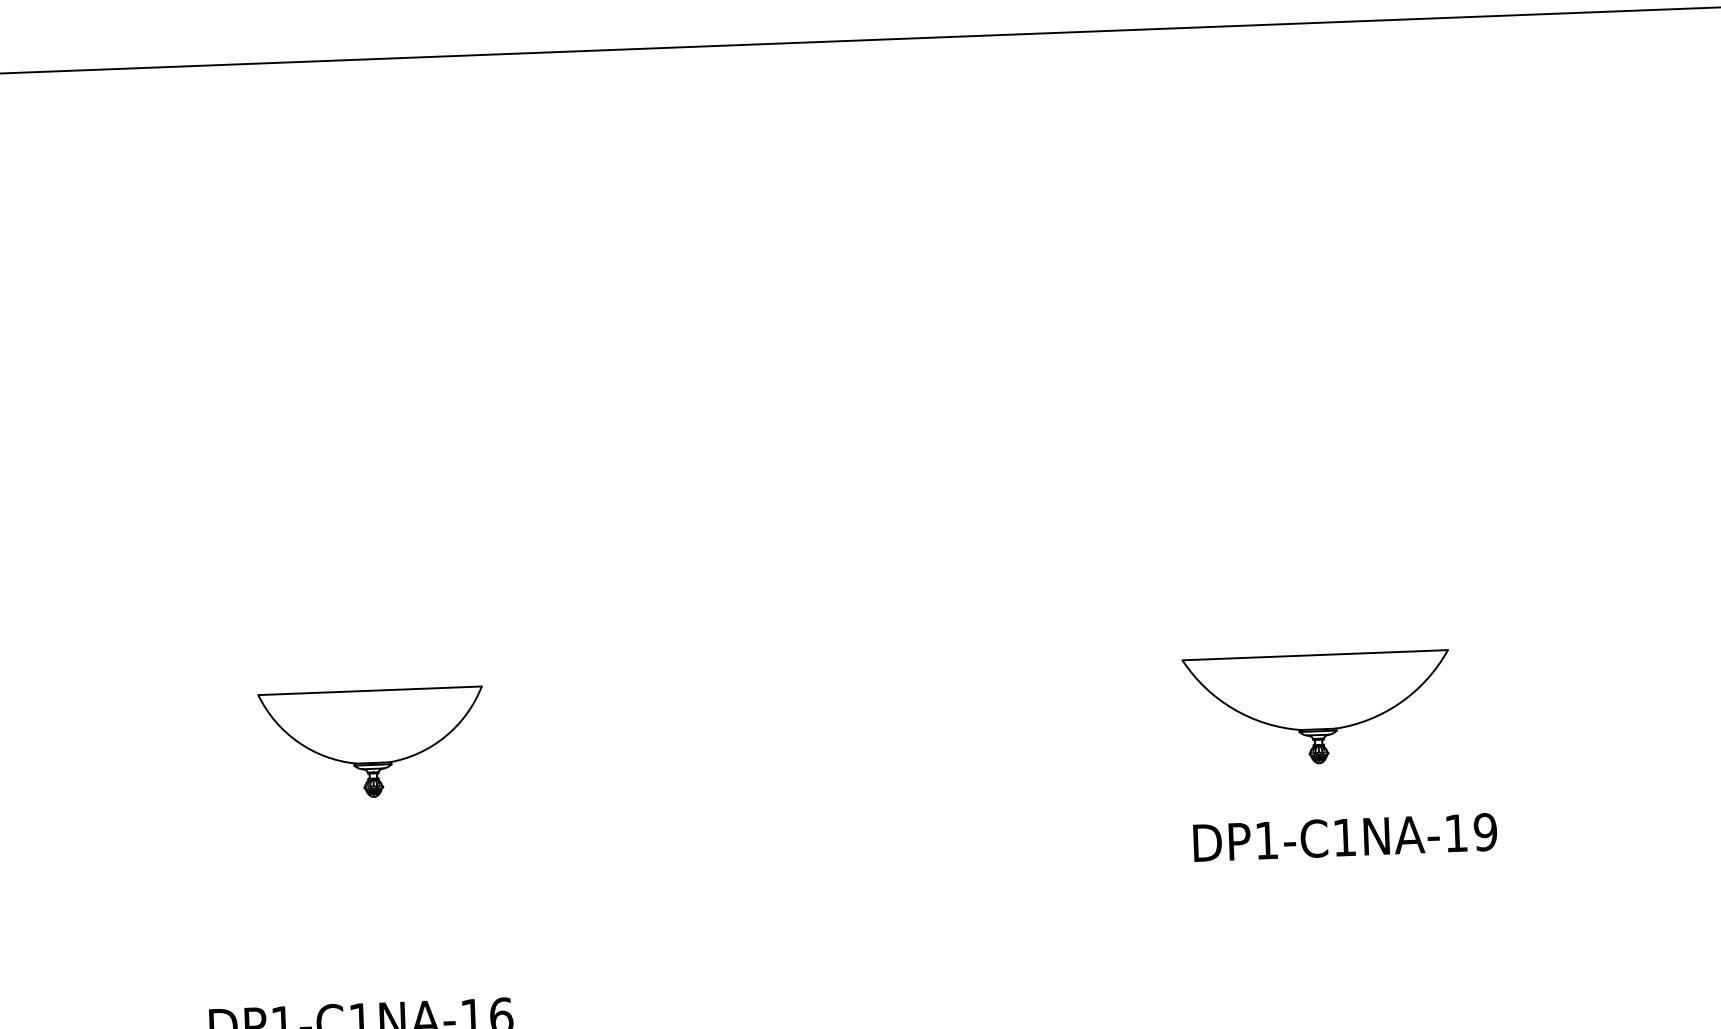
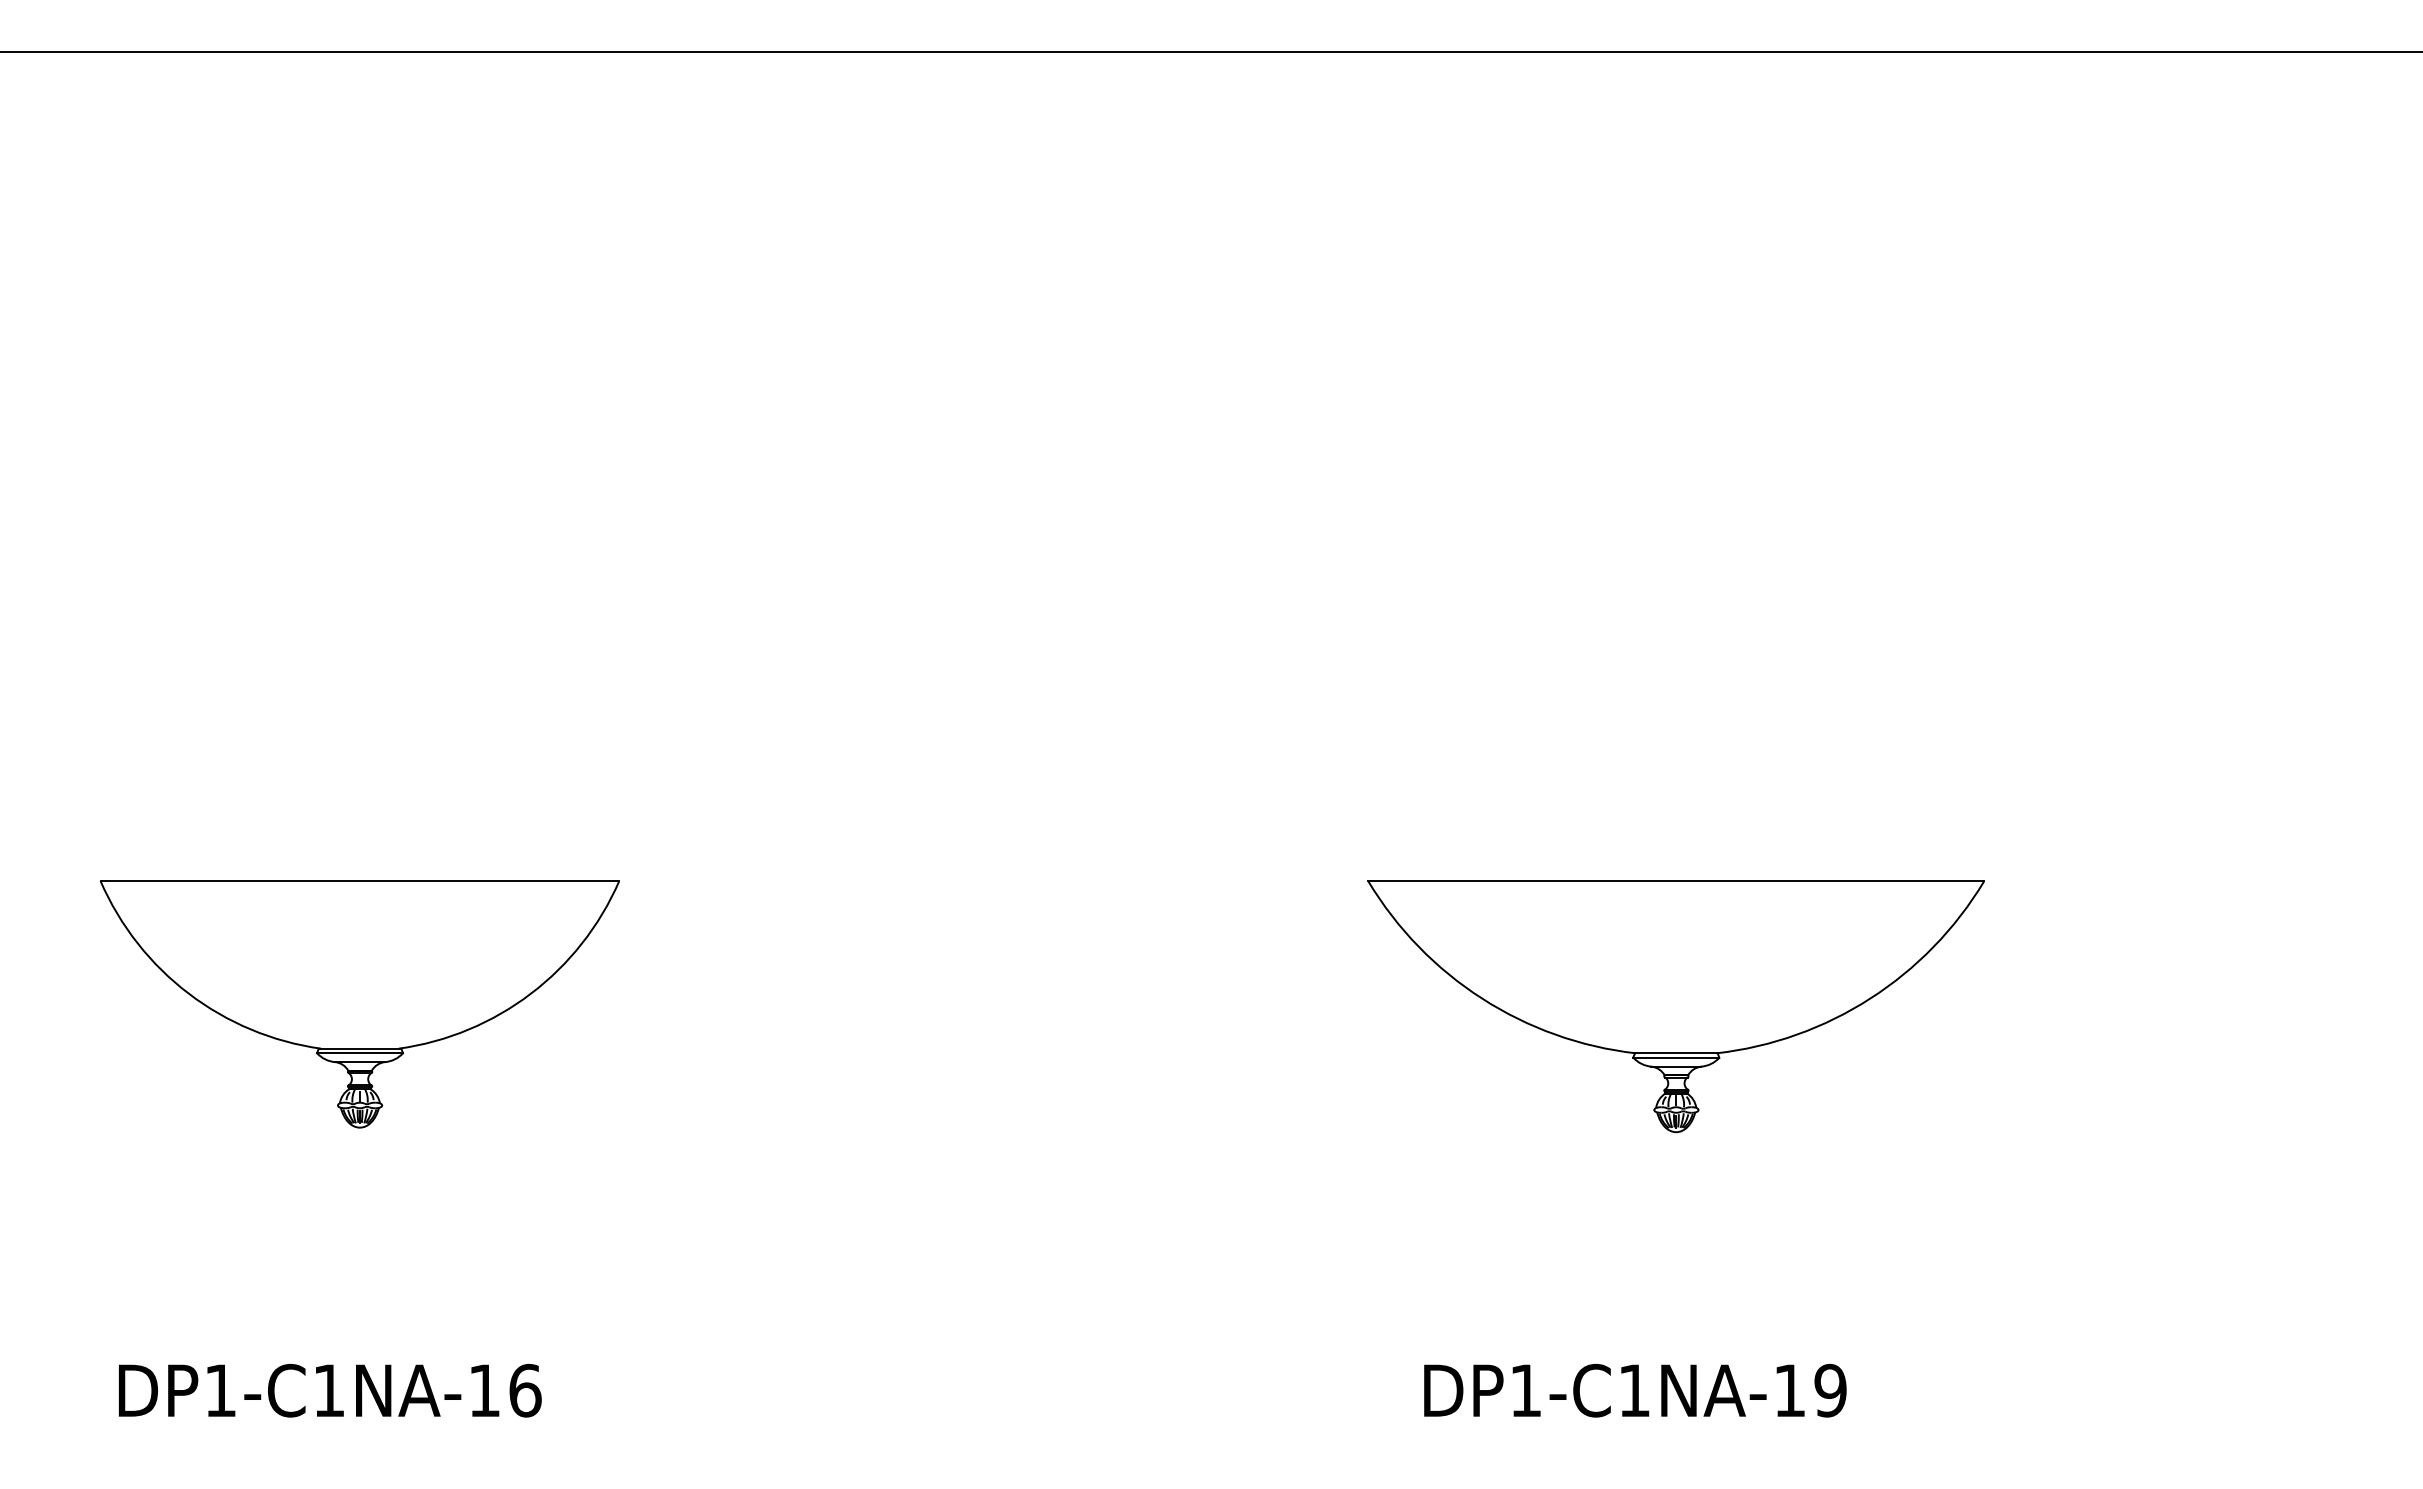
part: (1316, 709) -> (1675, 1006), size x1.67
part: (371, 743) -> (359, 1004), size x1.67
text: (1345, 837) -> (1635, 1390), moved

